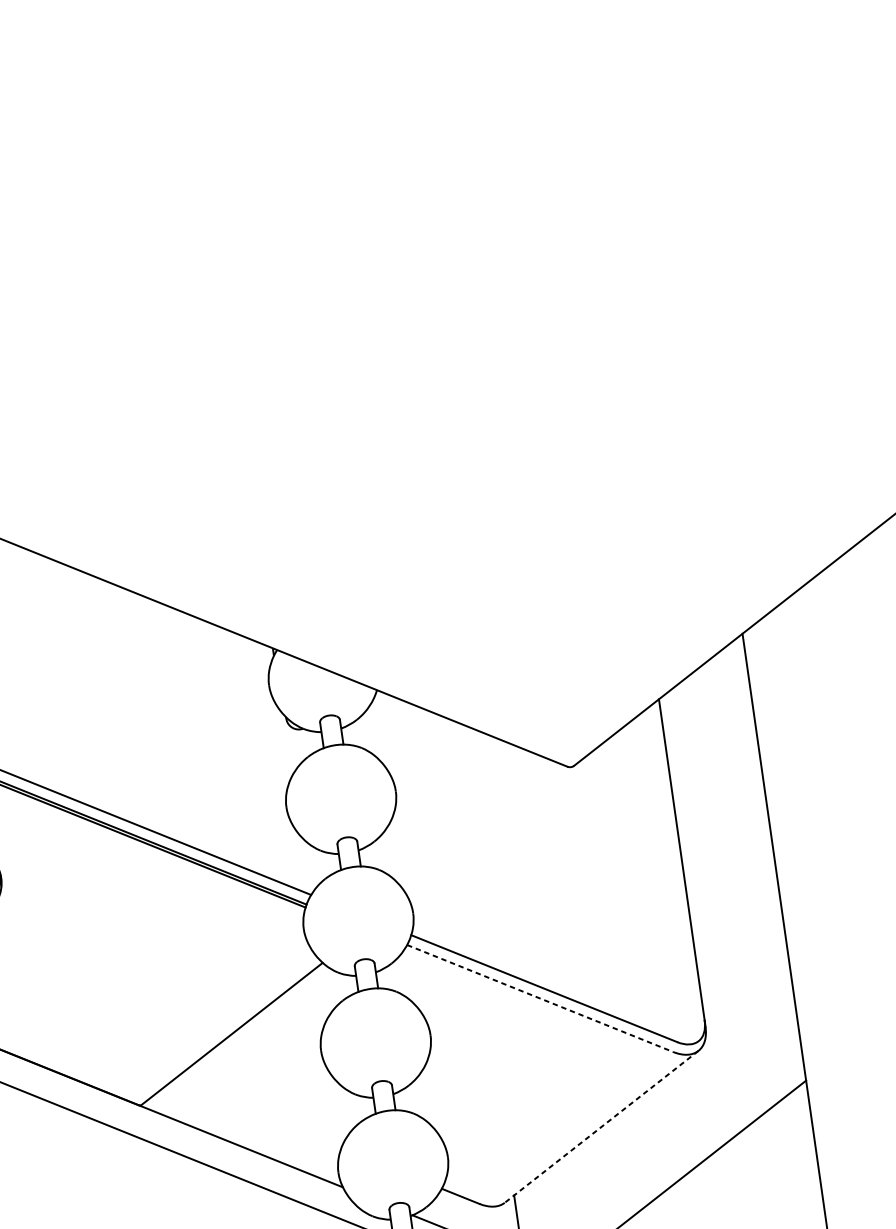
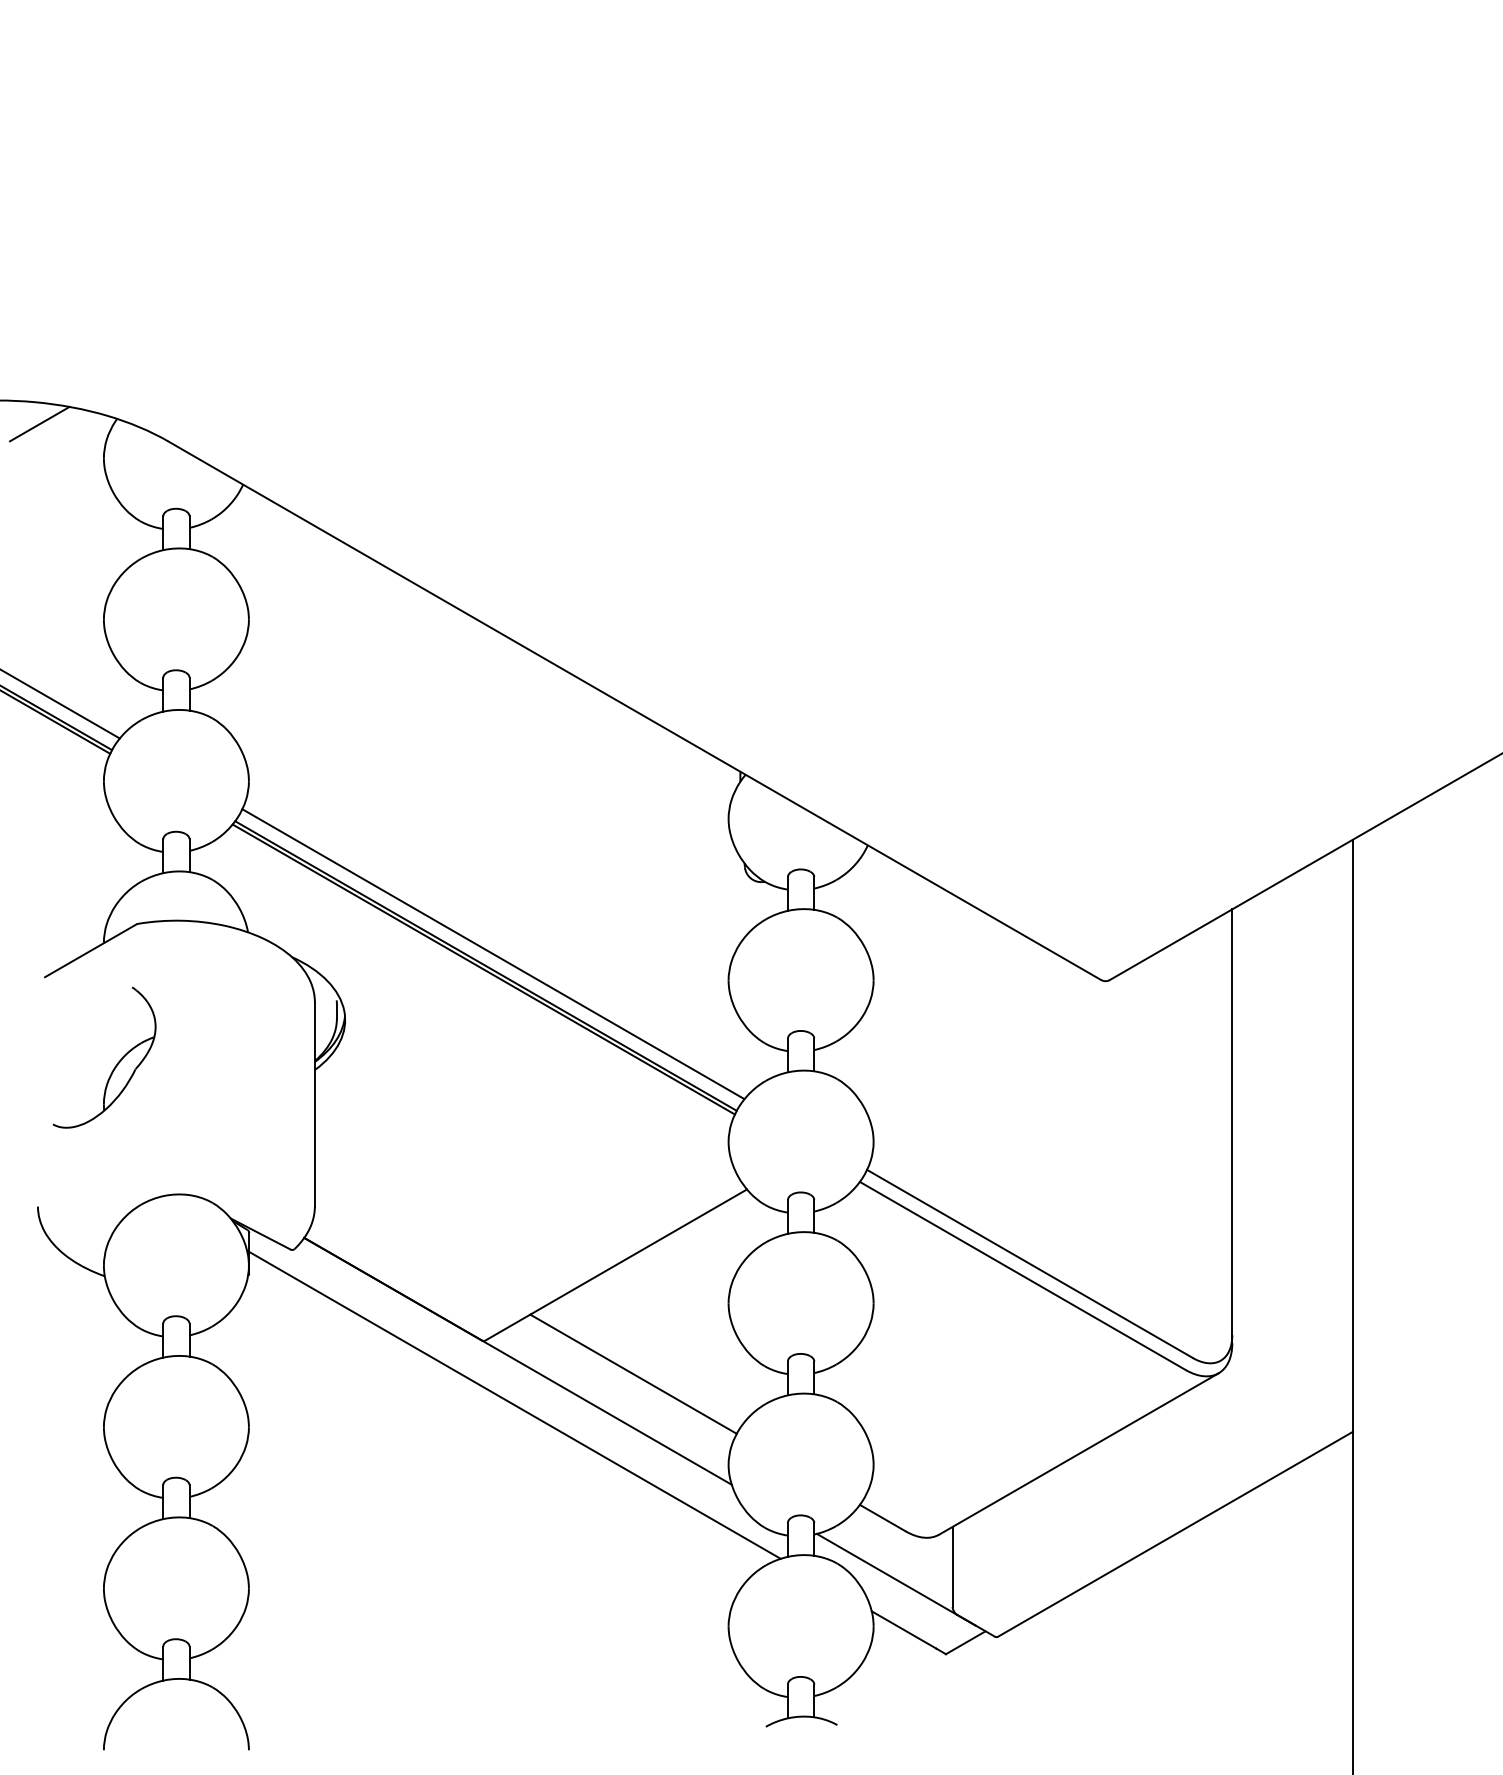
line: (540, 998) -> (1023, 1276), dashed -> solid
line: (256, 1113) -> (633, 1373), added
line: (601, 1127) -> (1078, 1454), dashed -> solid

